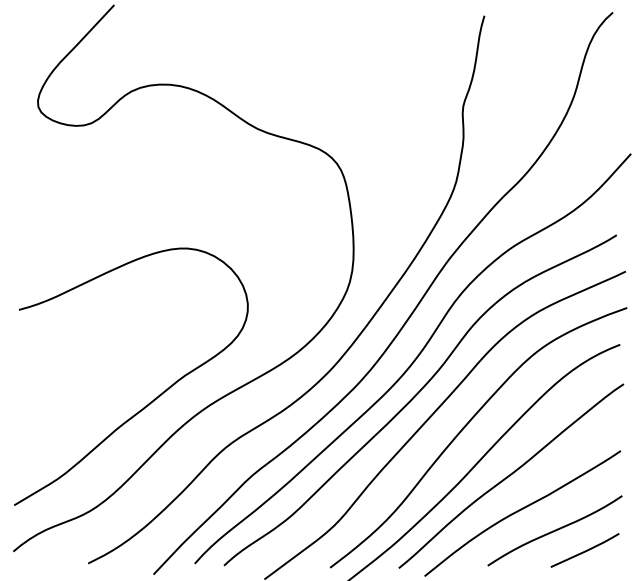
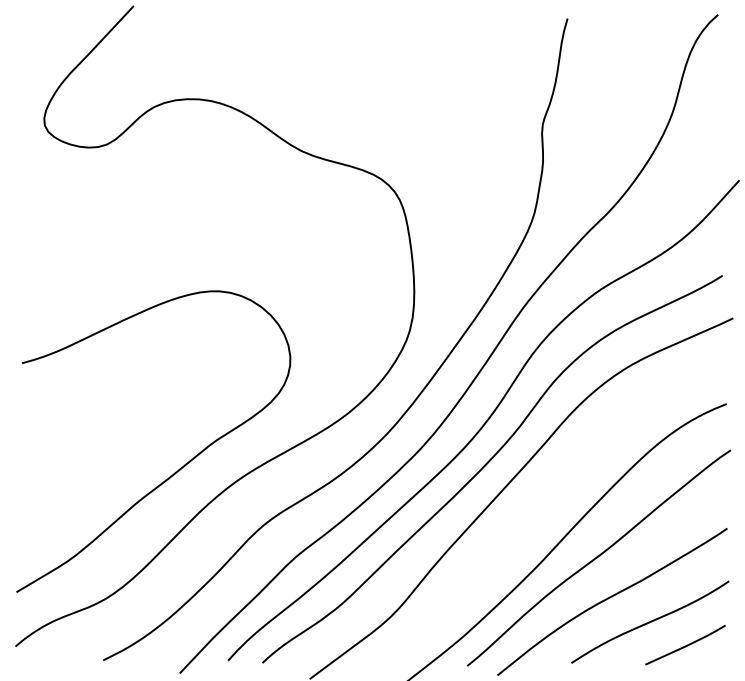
curve: (467, 425) -> (547, 498), removed

